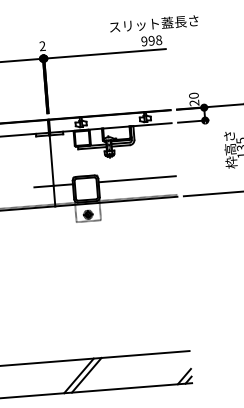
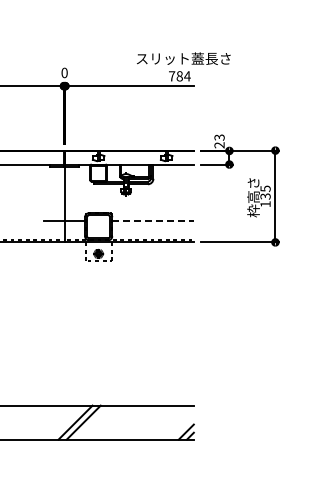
text: (151, 41) -> (179, 76), 998 -> 784
text: (42, 45) -> (64, 72), 2 -> 0
text: (193, 95) -> (219, 137), 20 -> 23
line: (137, 179) -> (153, 220), solid -> dashed

